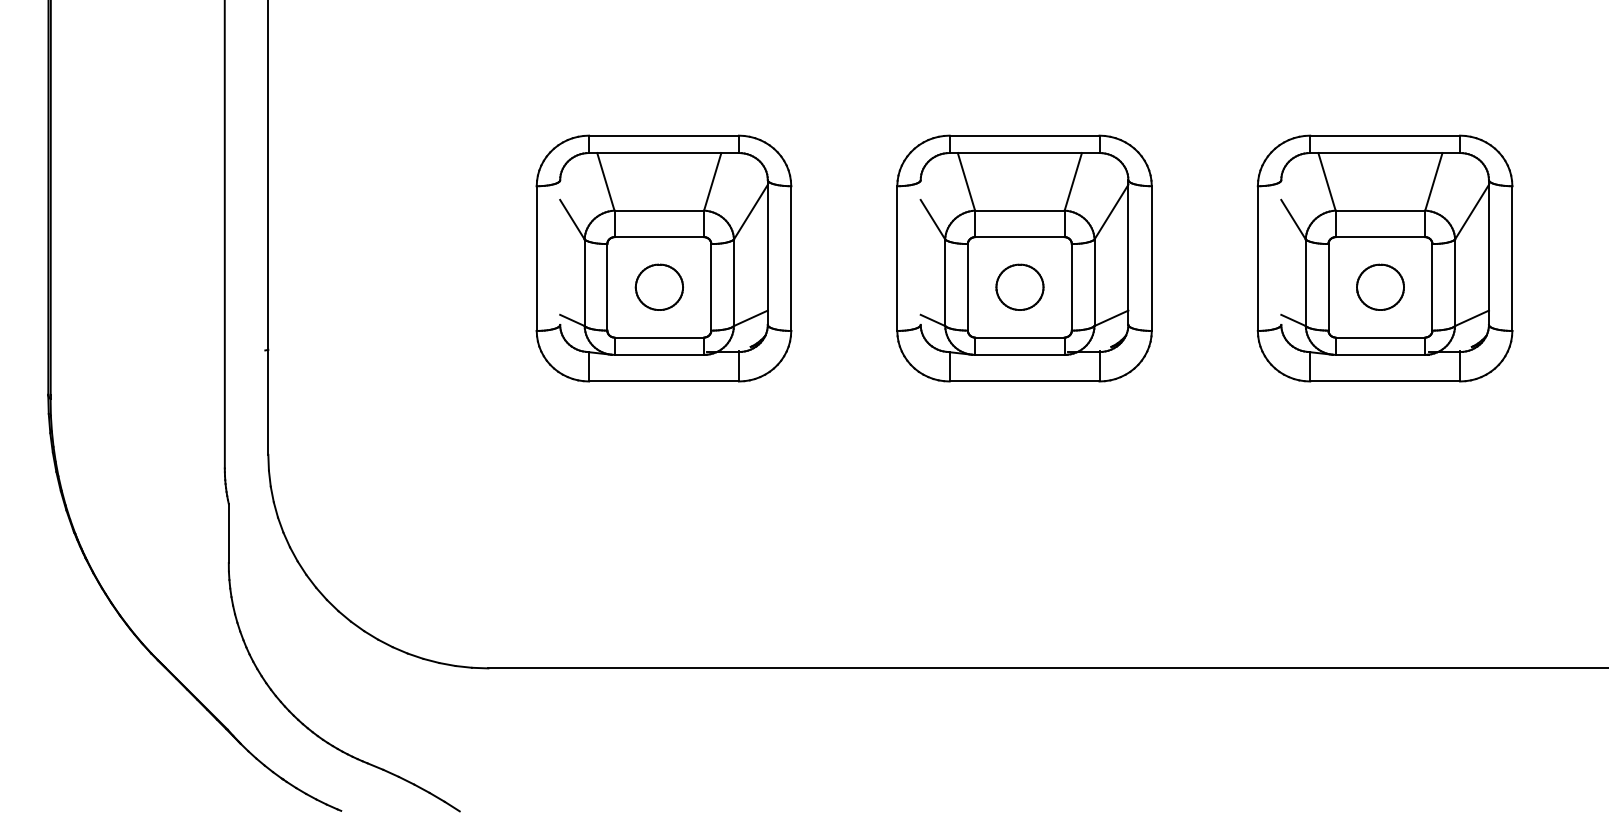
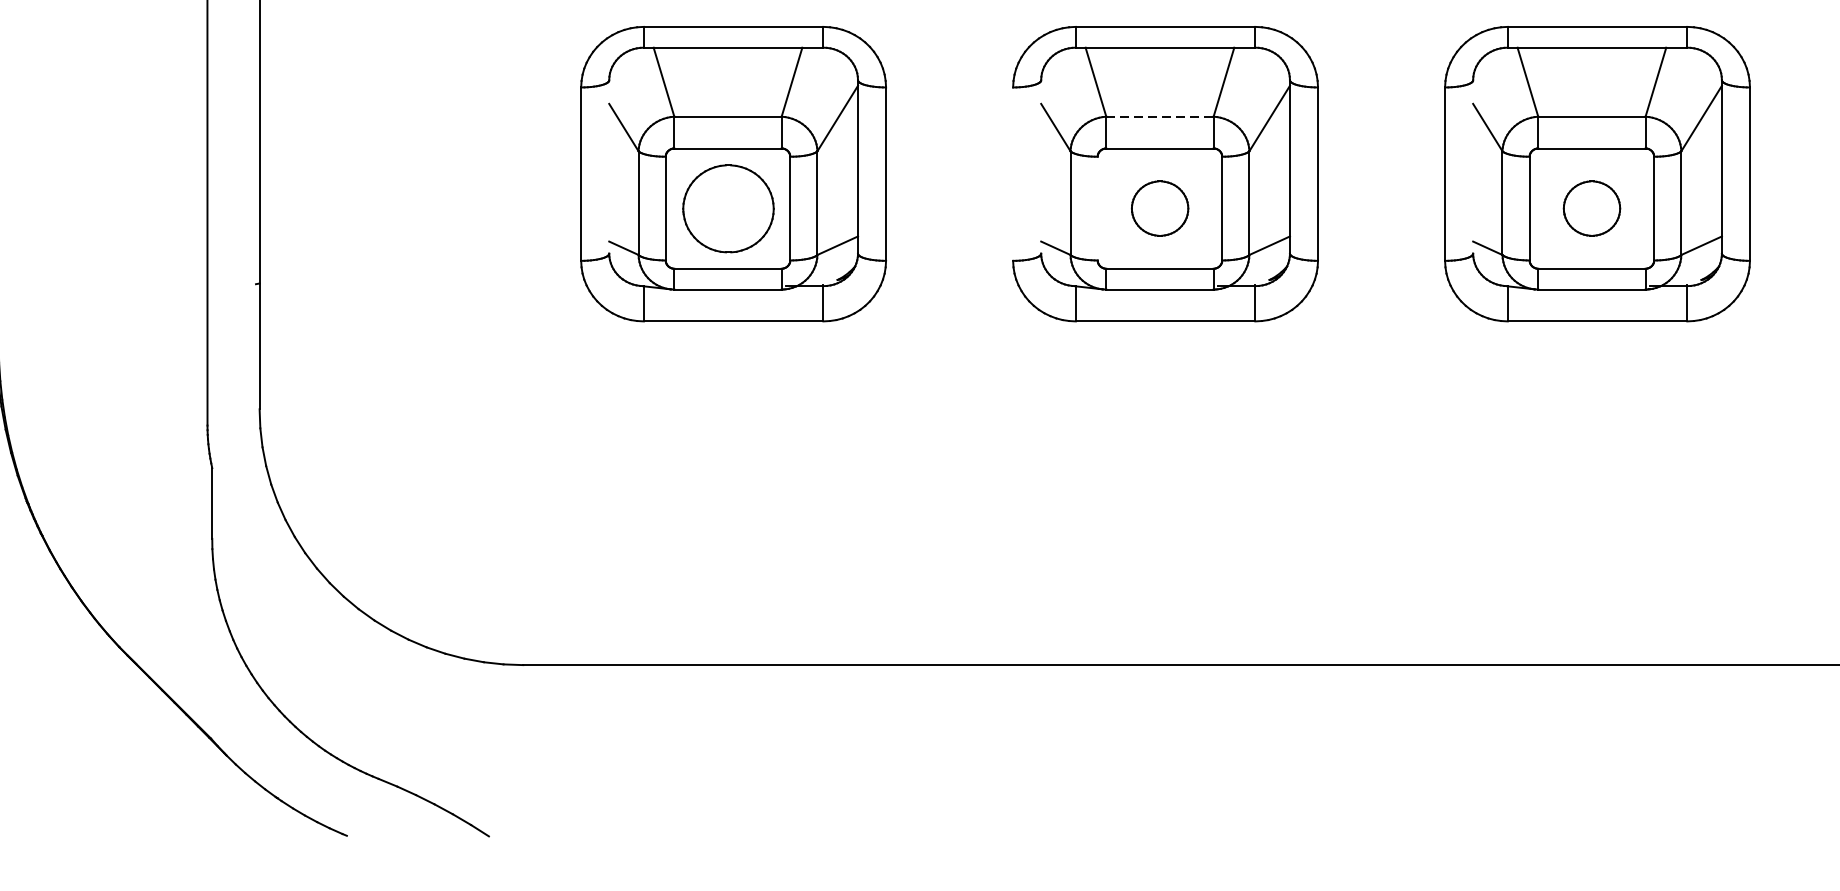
line: (1019, 210) -> (1159, 116), solid -> dashed
line: (897, 258) -> (1013, 174), removed
part: (658, 286) -> (727, 207), size x1.6
line: (967, 287) -> (1097, 208), removed

